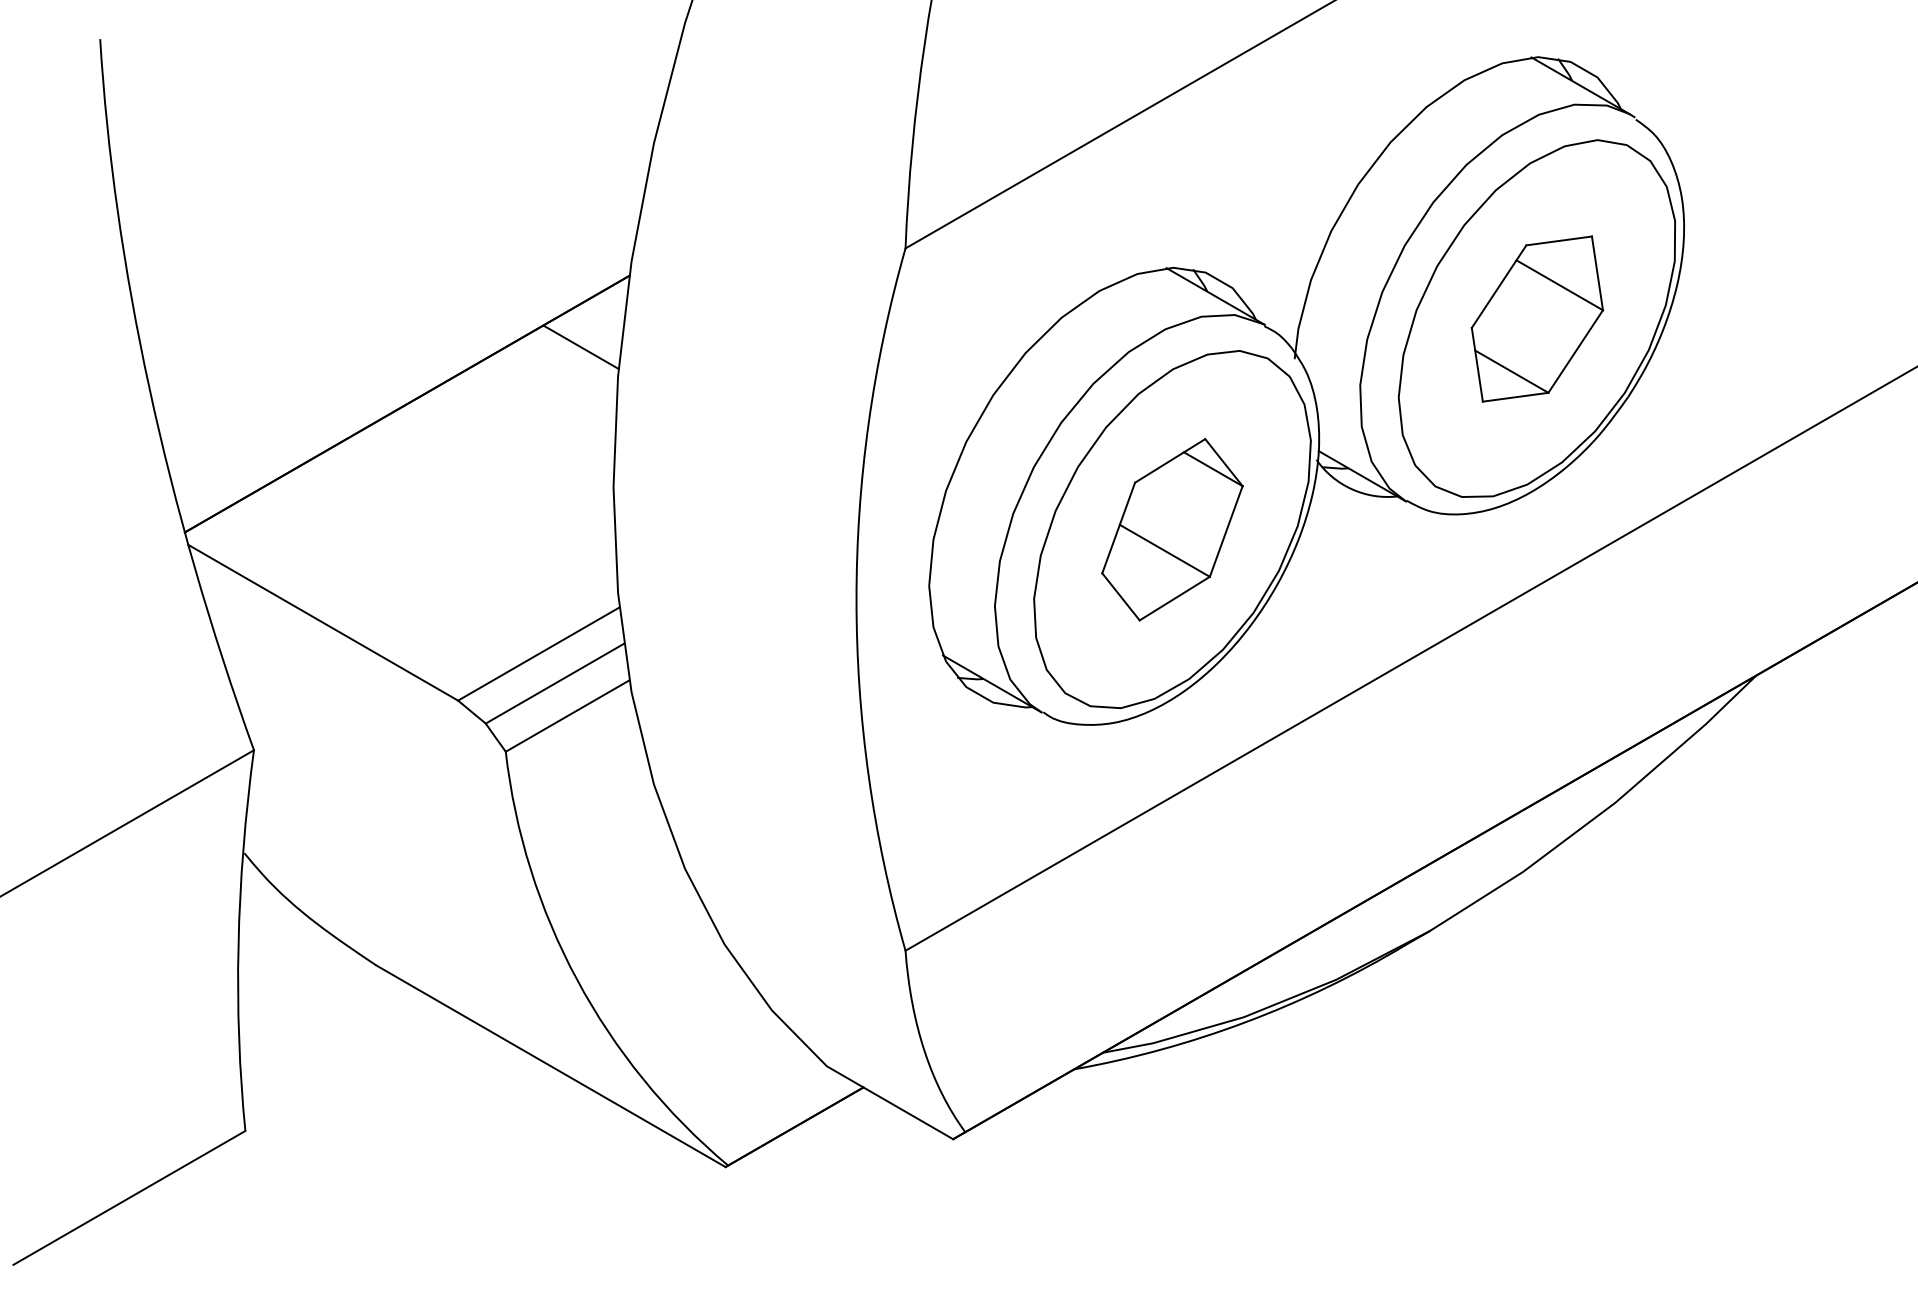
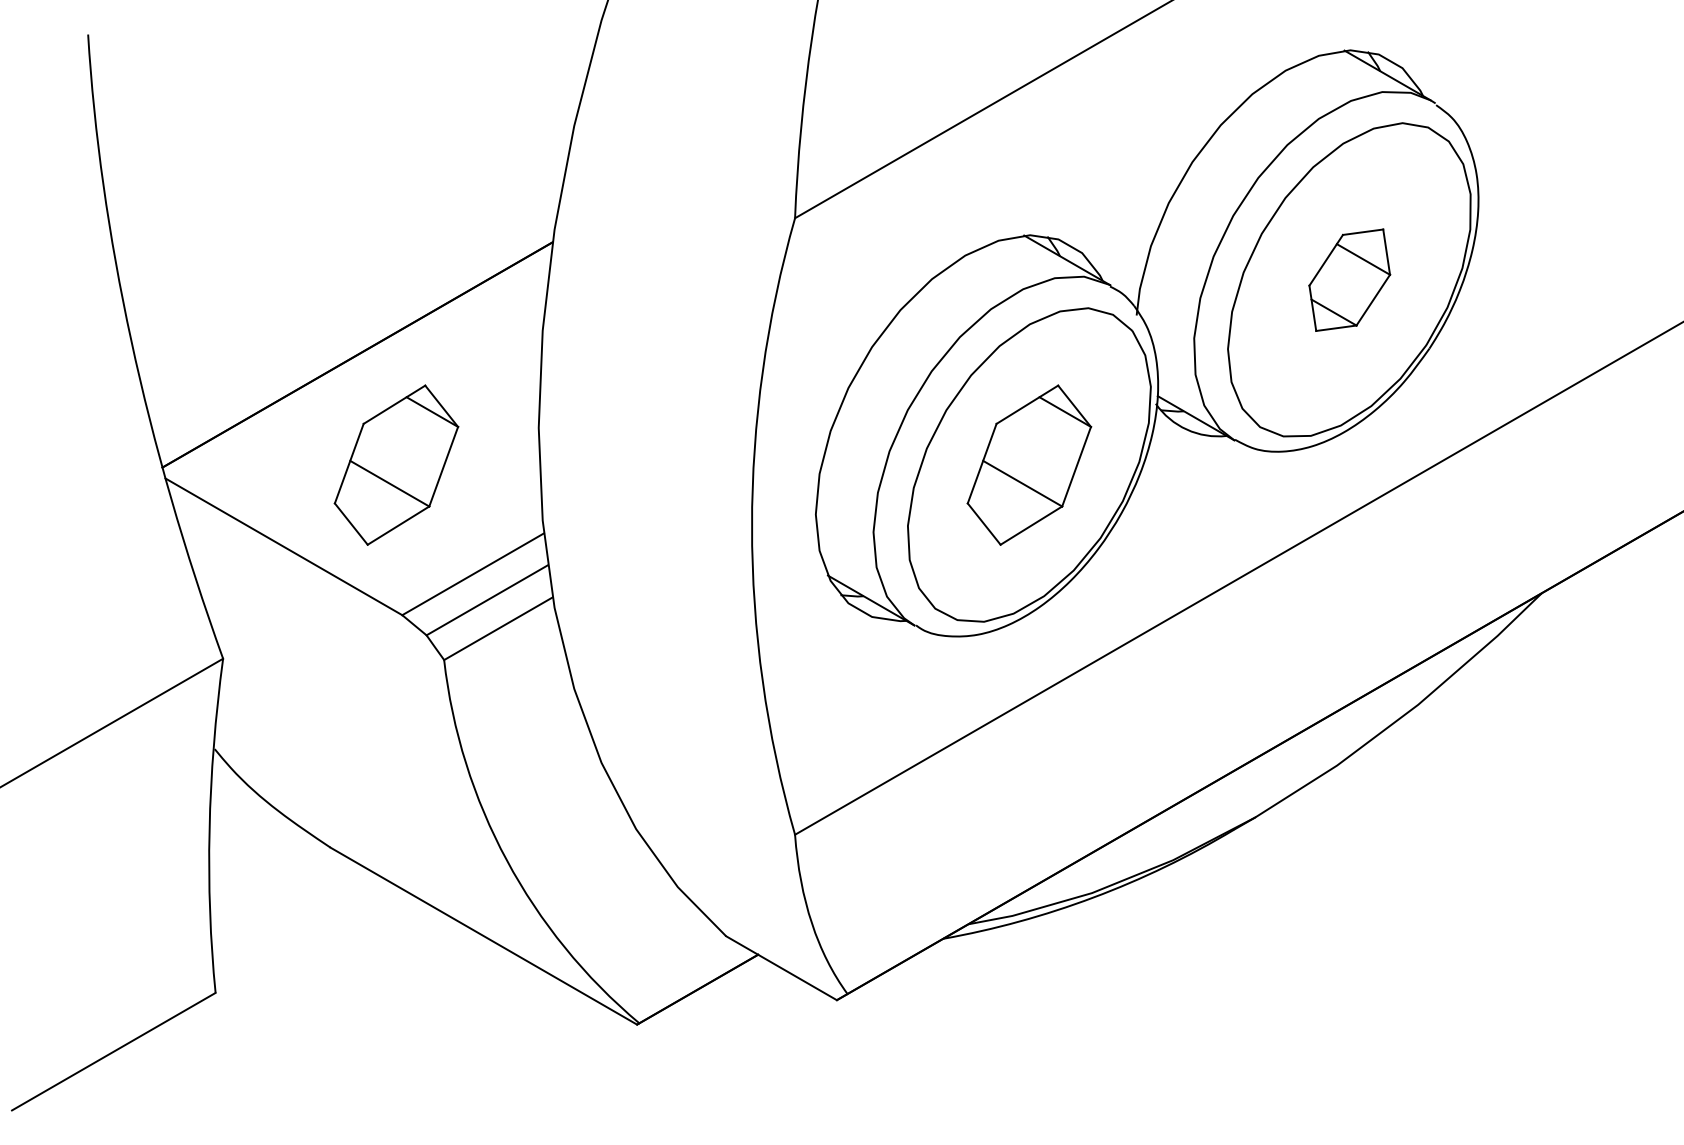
part: (1537, 318) -> (1349, 279), size x0.7
line: (580, 346) -> (509, 304), removed
part: (451, 529) -> (396, 464), added

